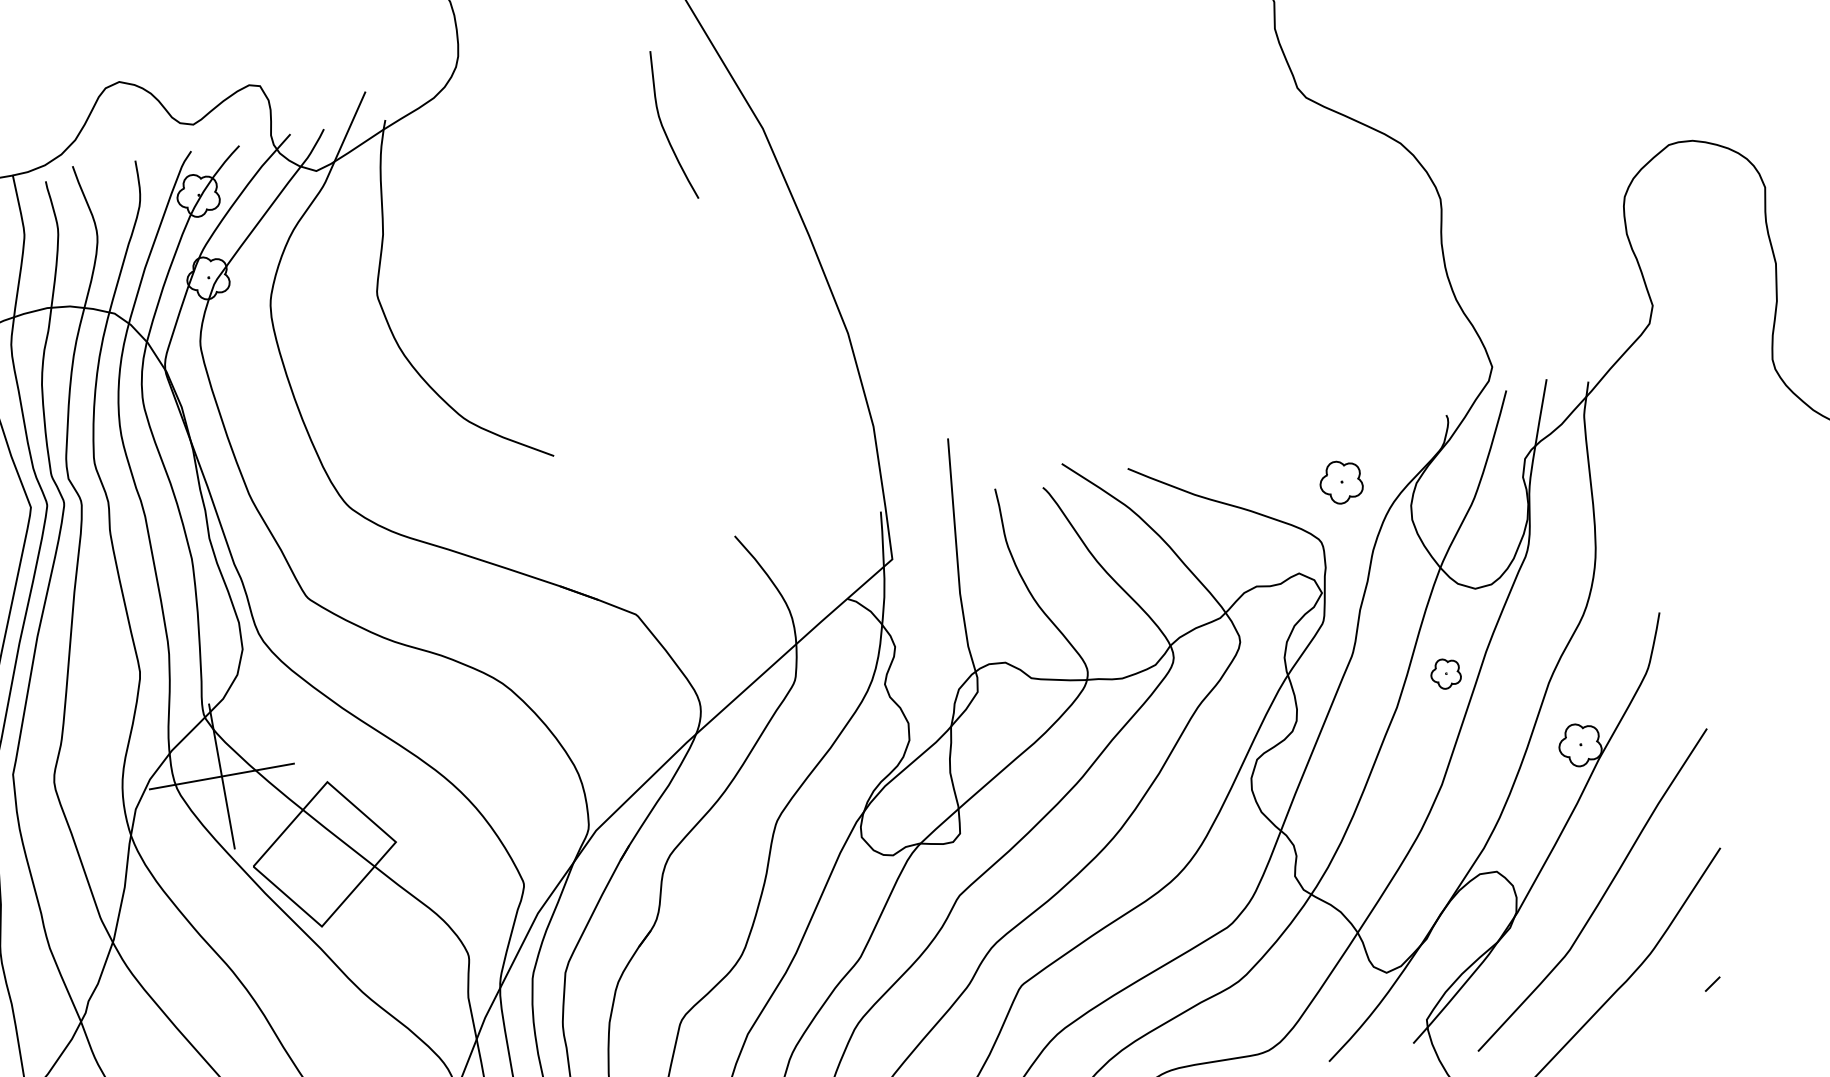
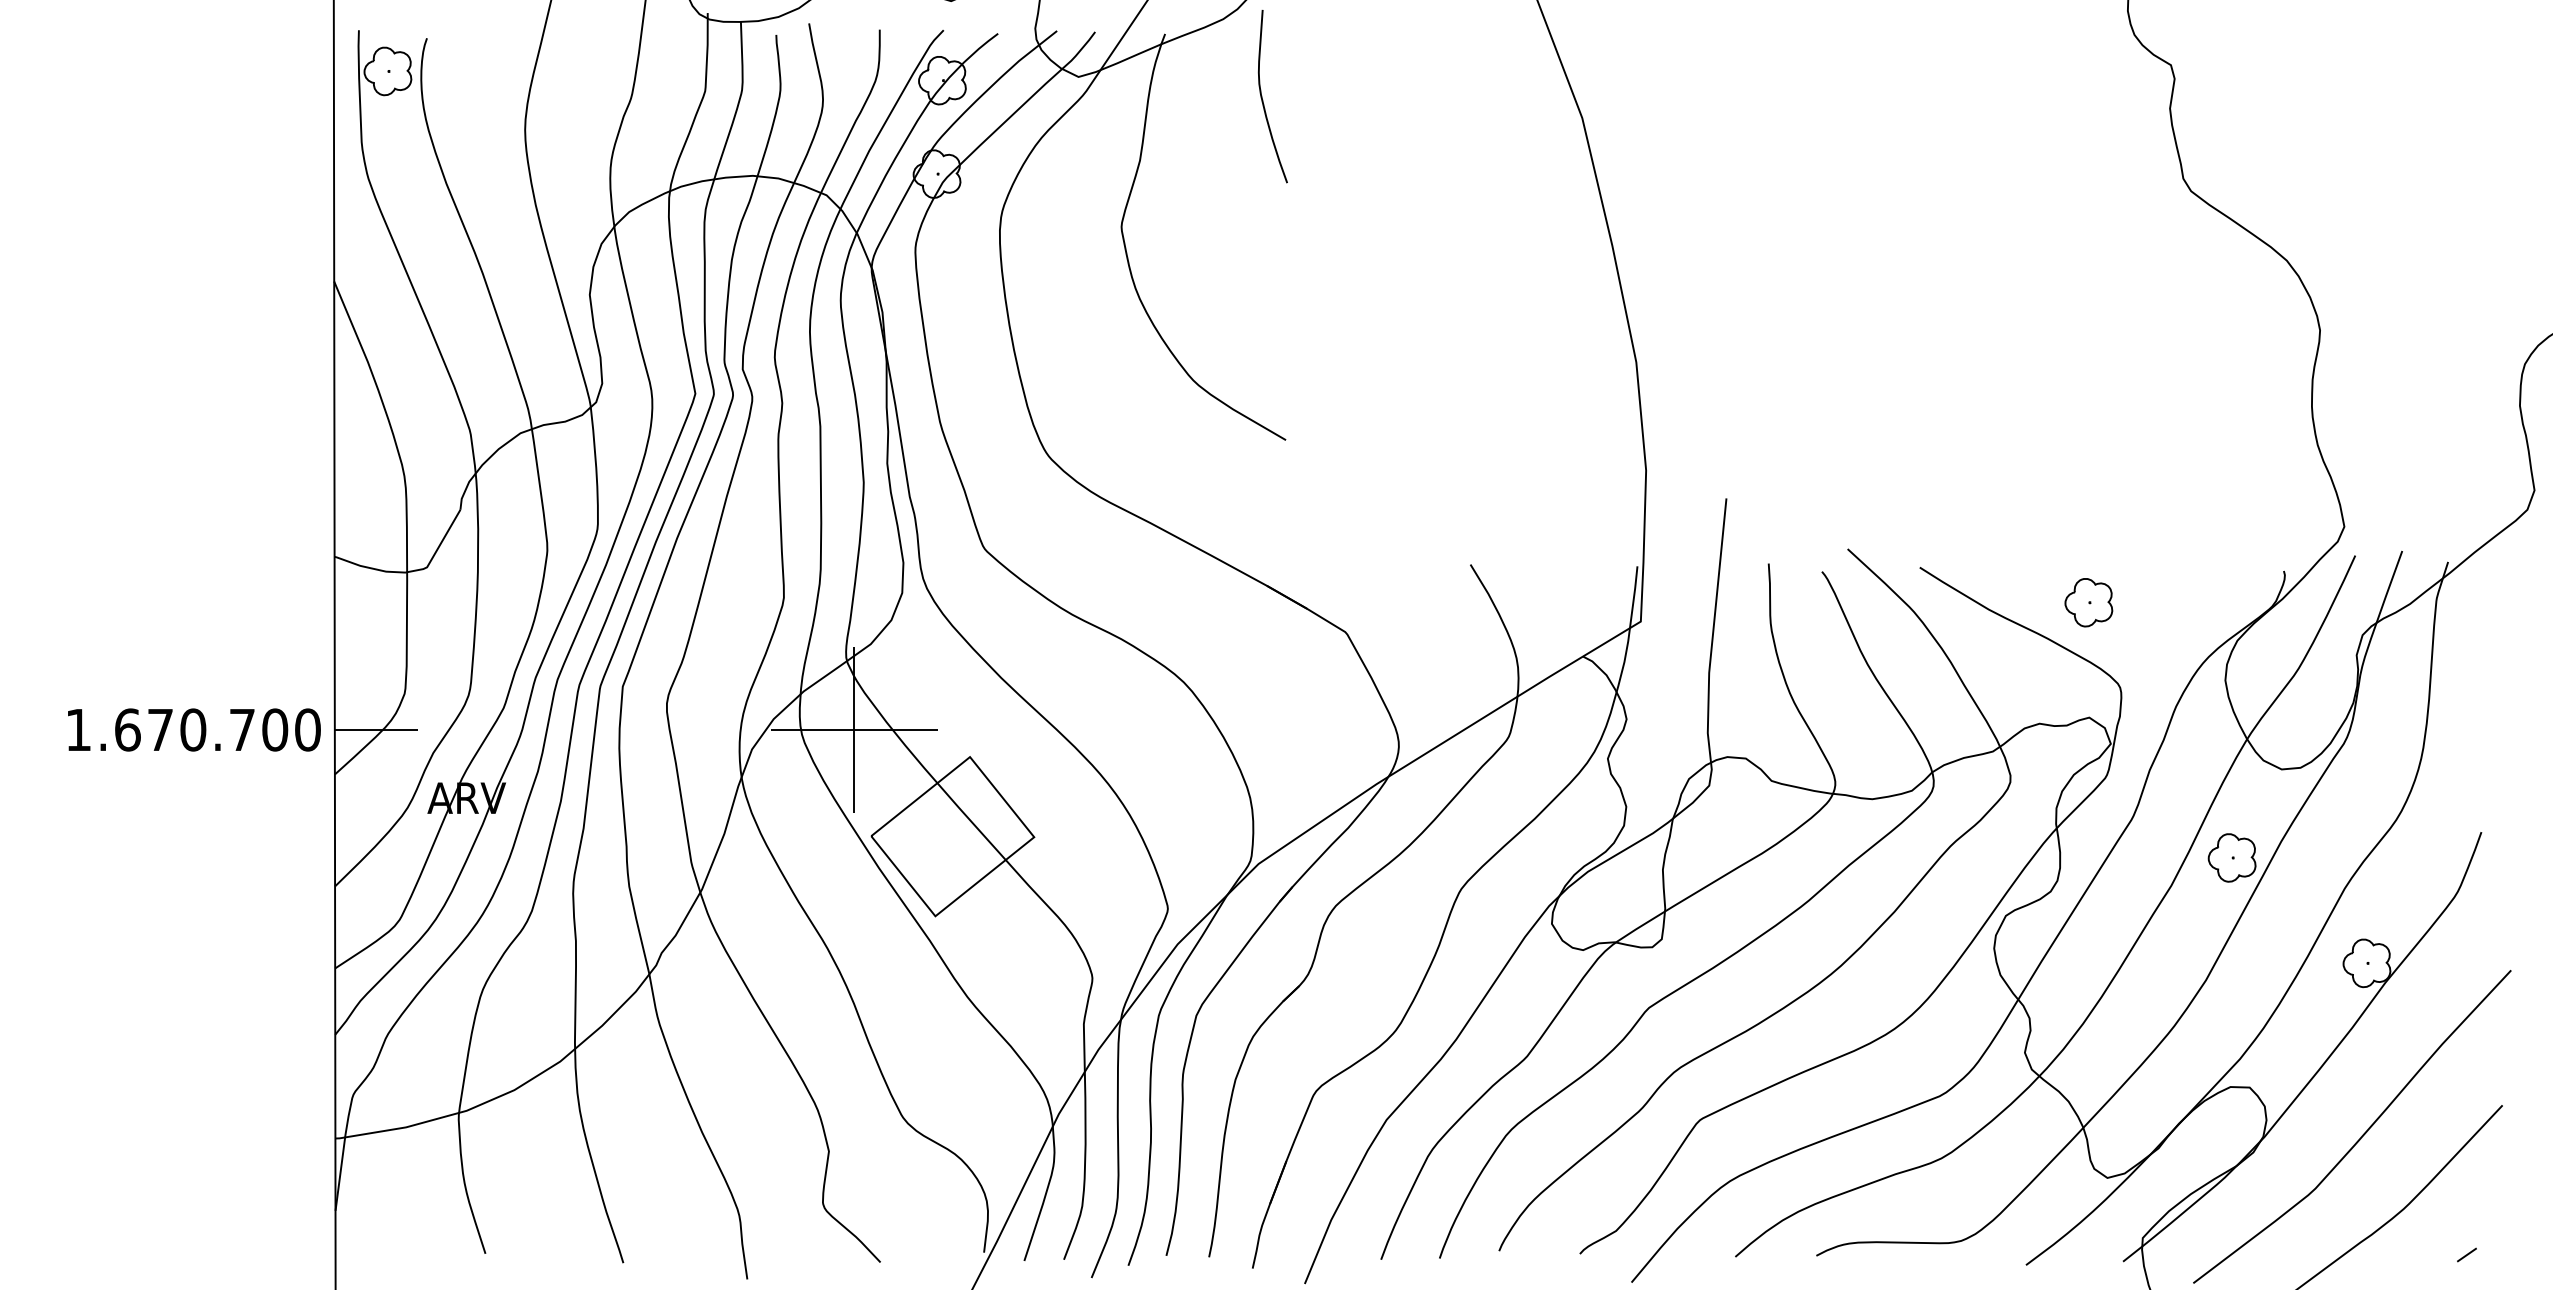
curve: (665, 130) -> (1263, 100), moved
part: (1340, 482) -> (2088, 602), moved
part: (1445, 673) -> (2231, 857), size x1.43

